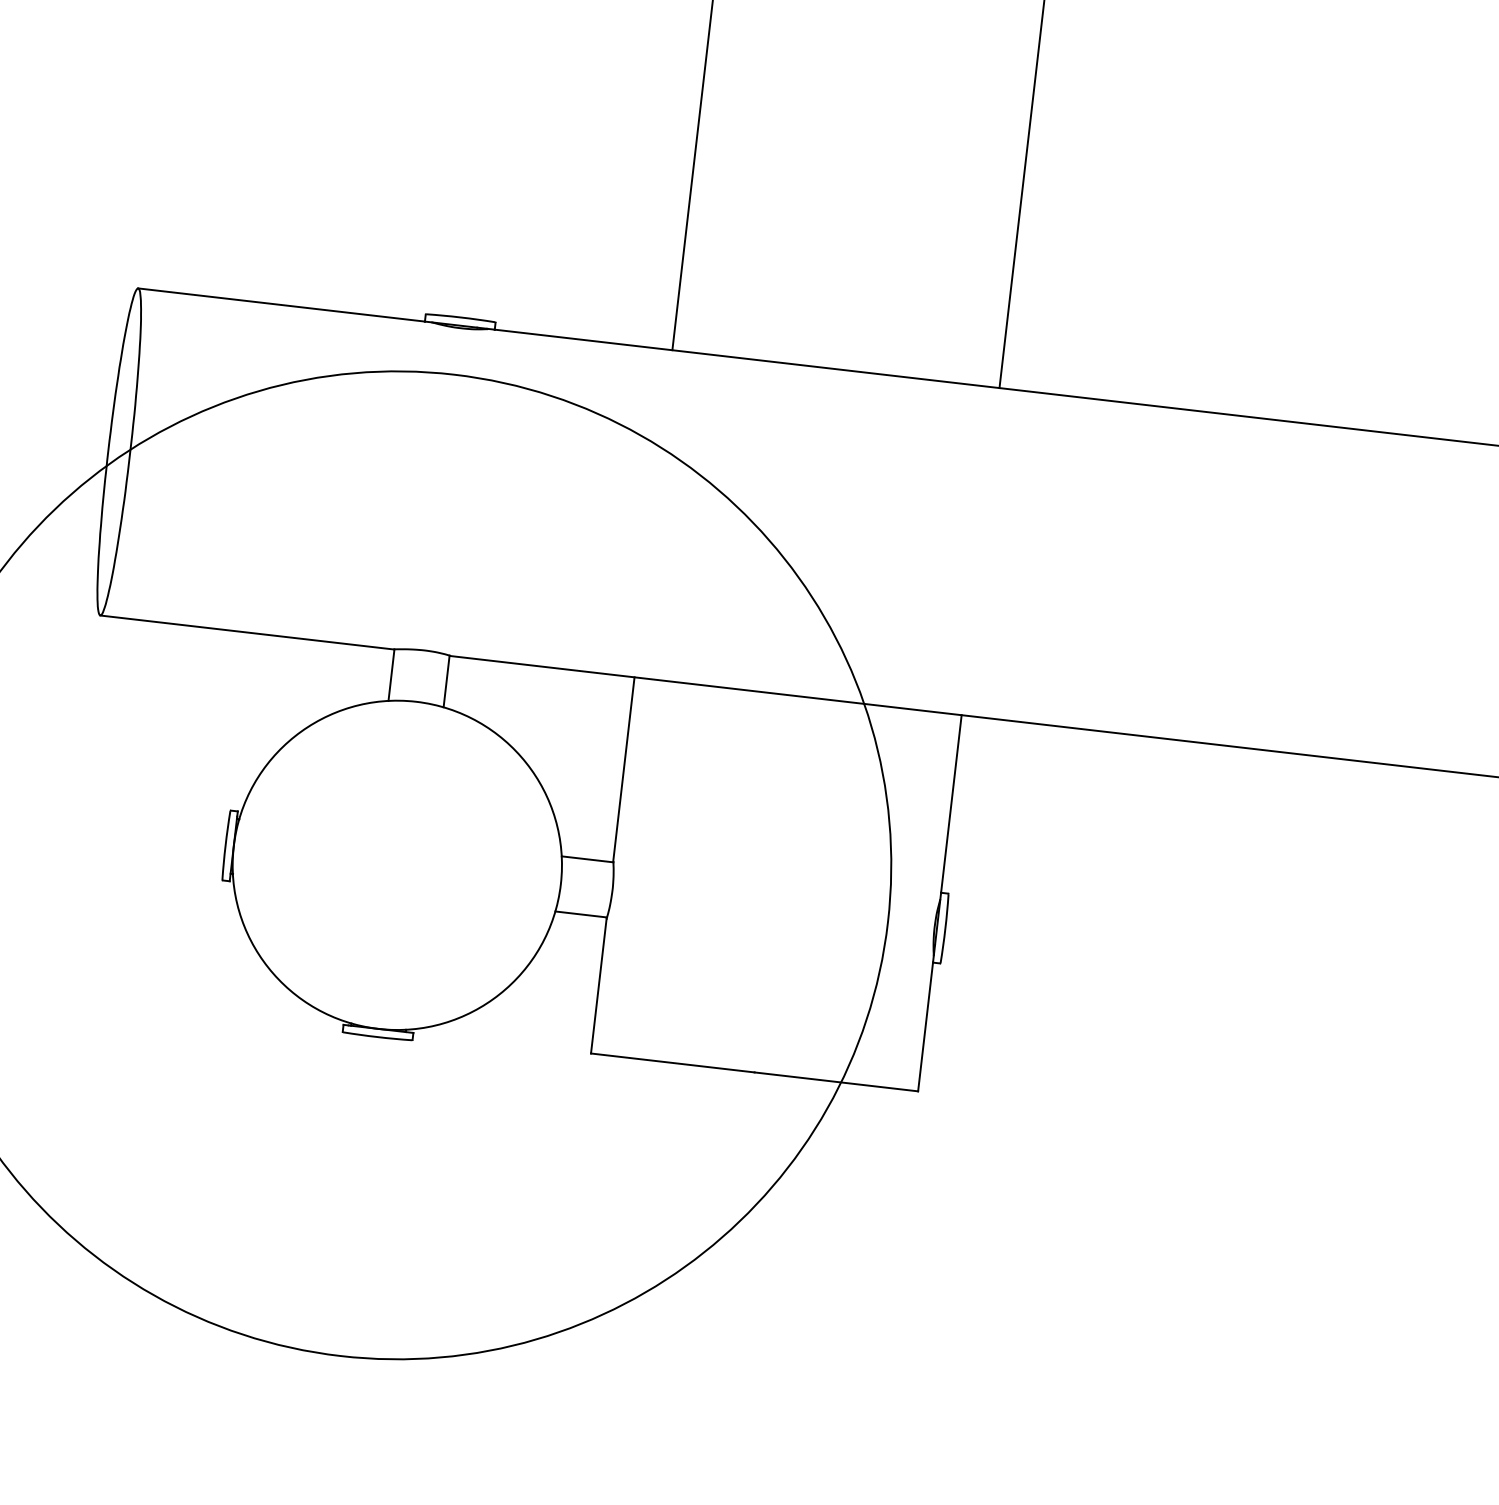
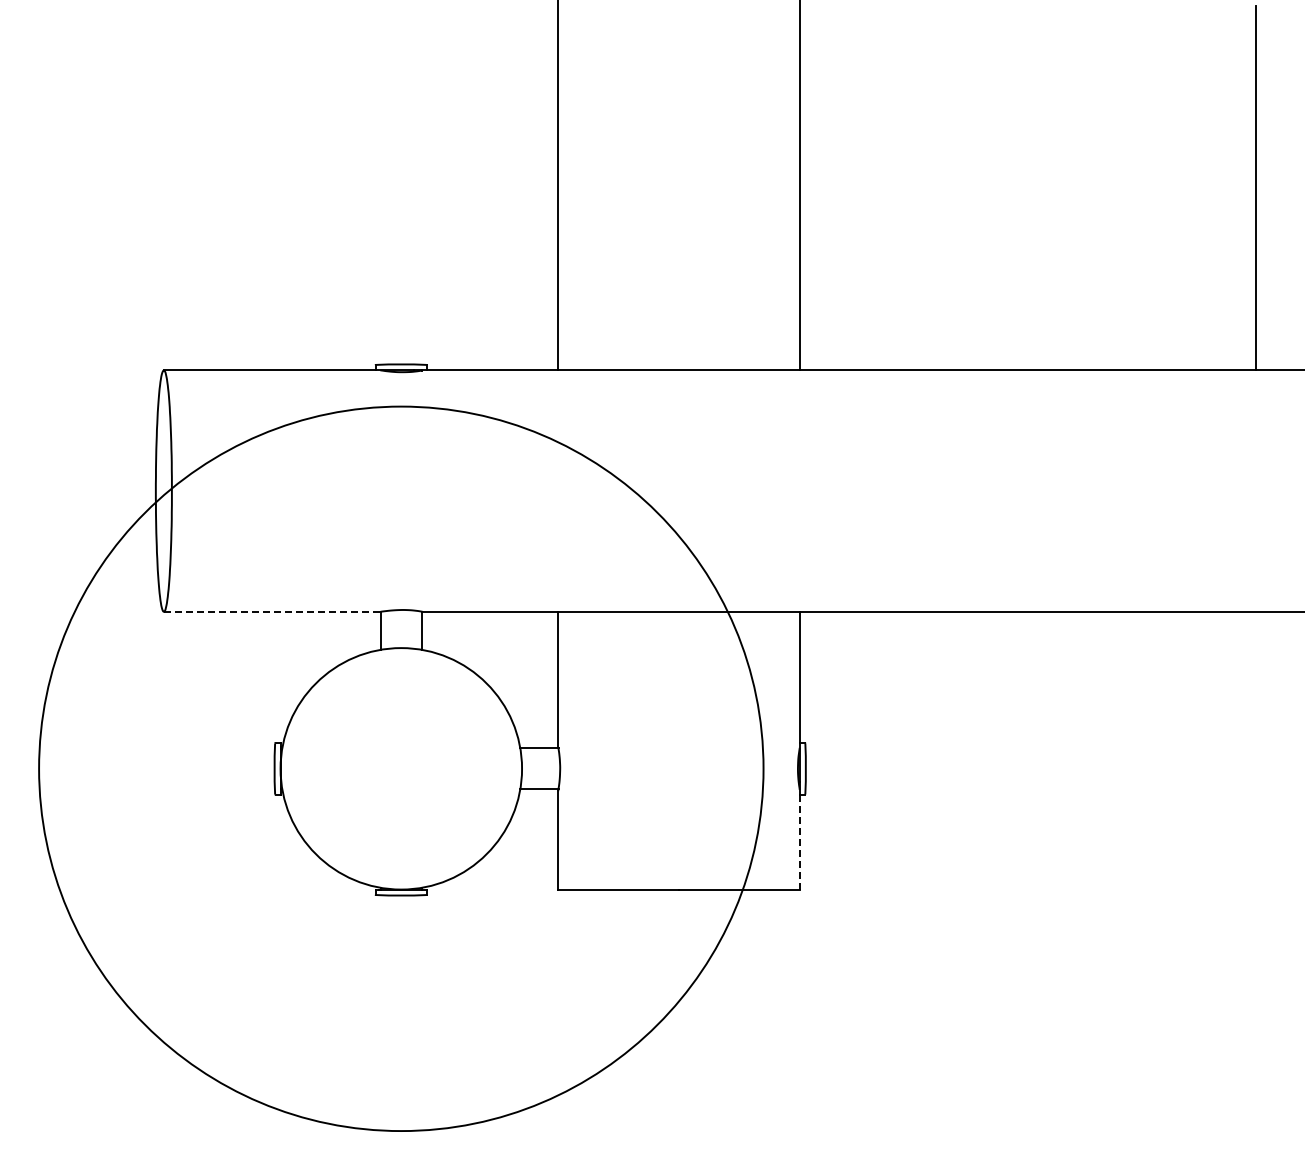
line: (247, 632) -> (272, 611), solid -> dashed
line: (925, 1027) -> (799, 842), solid -> dashed

